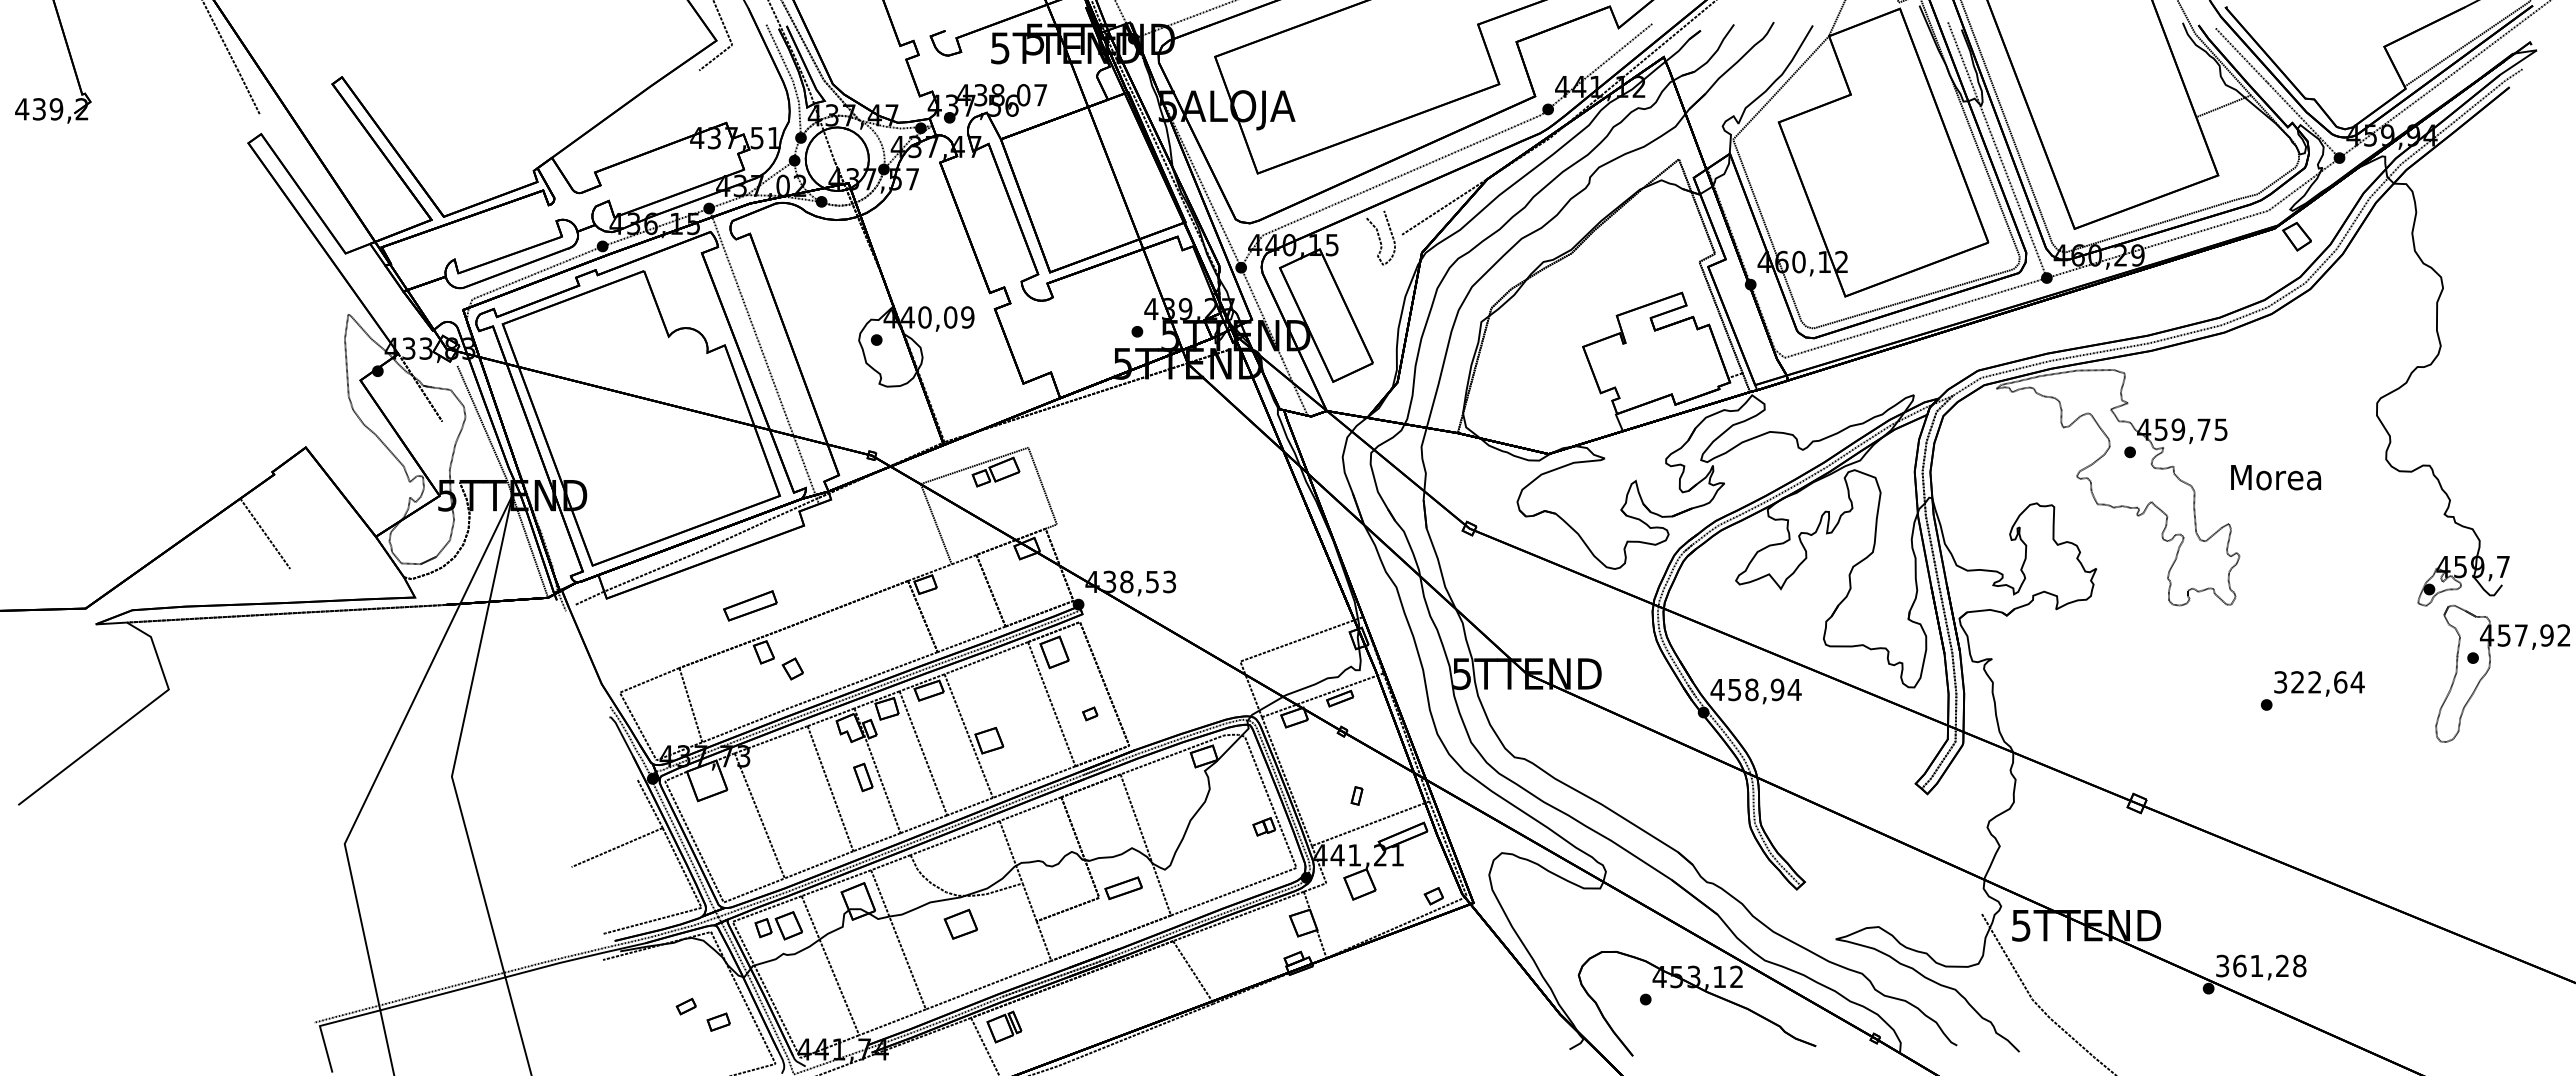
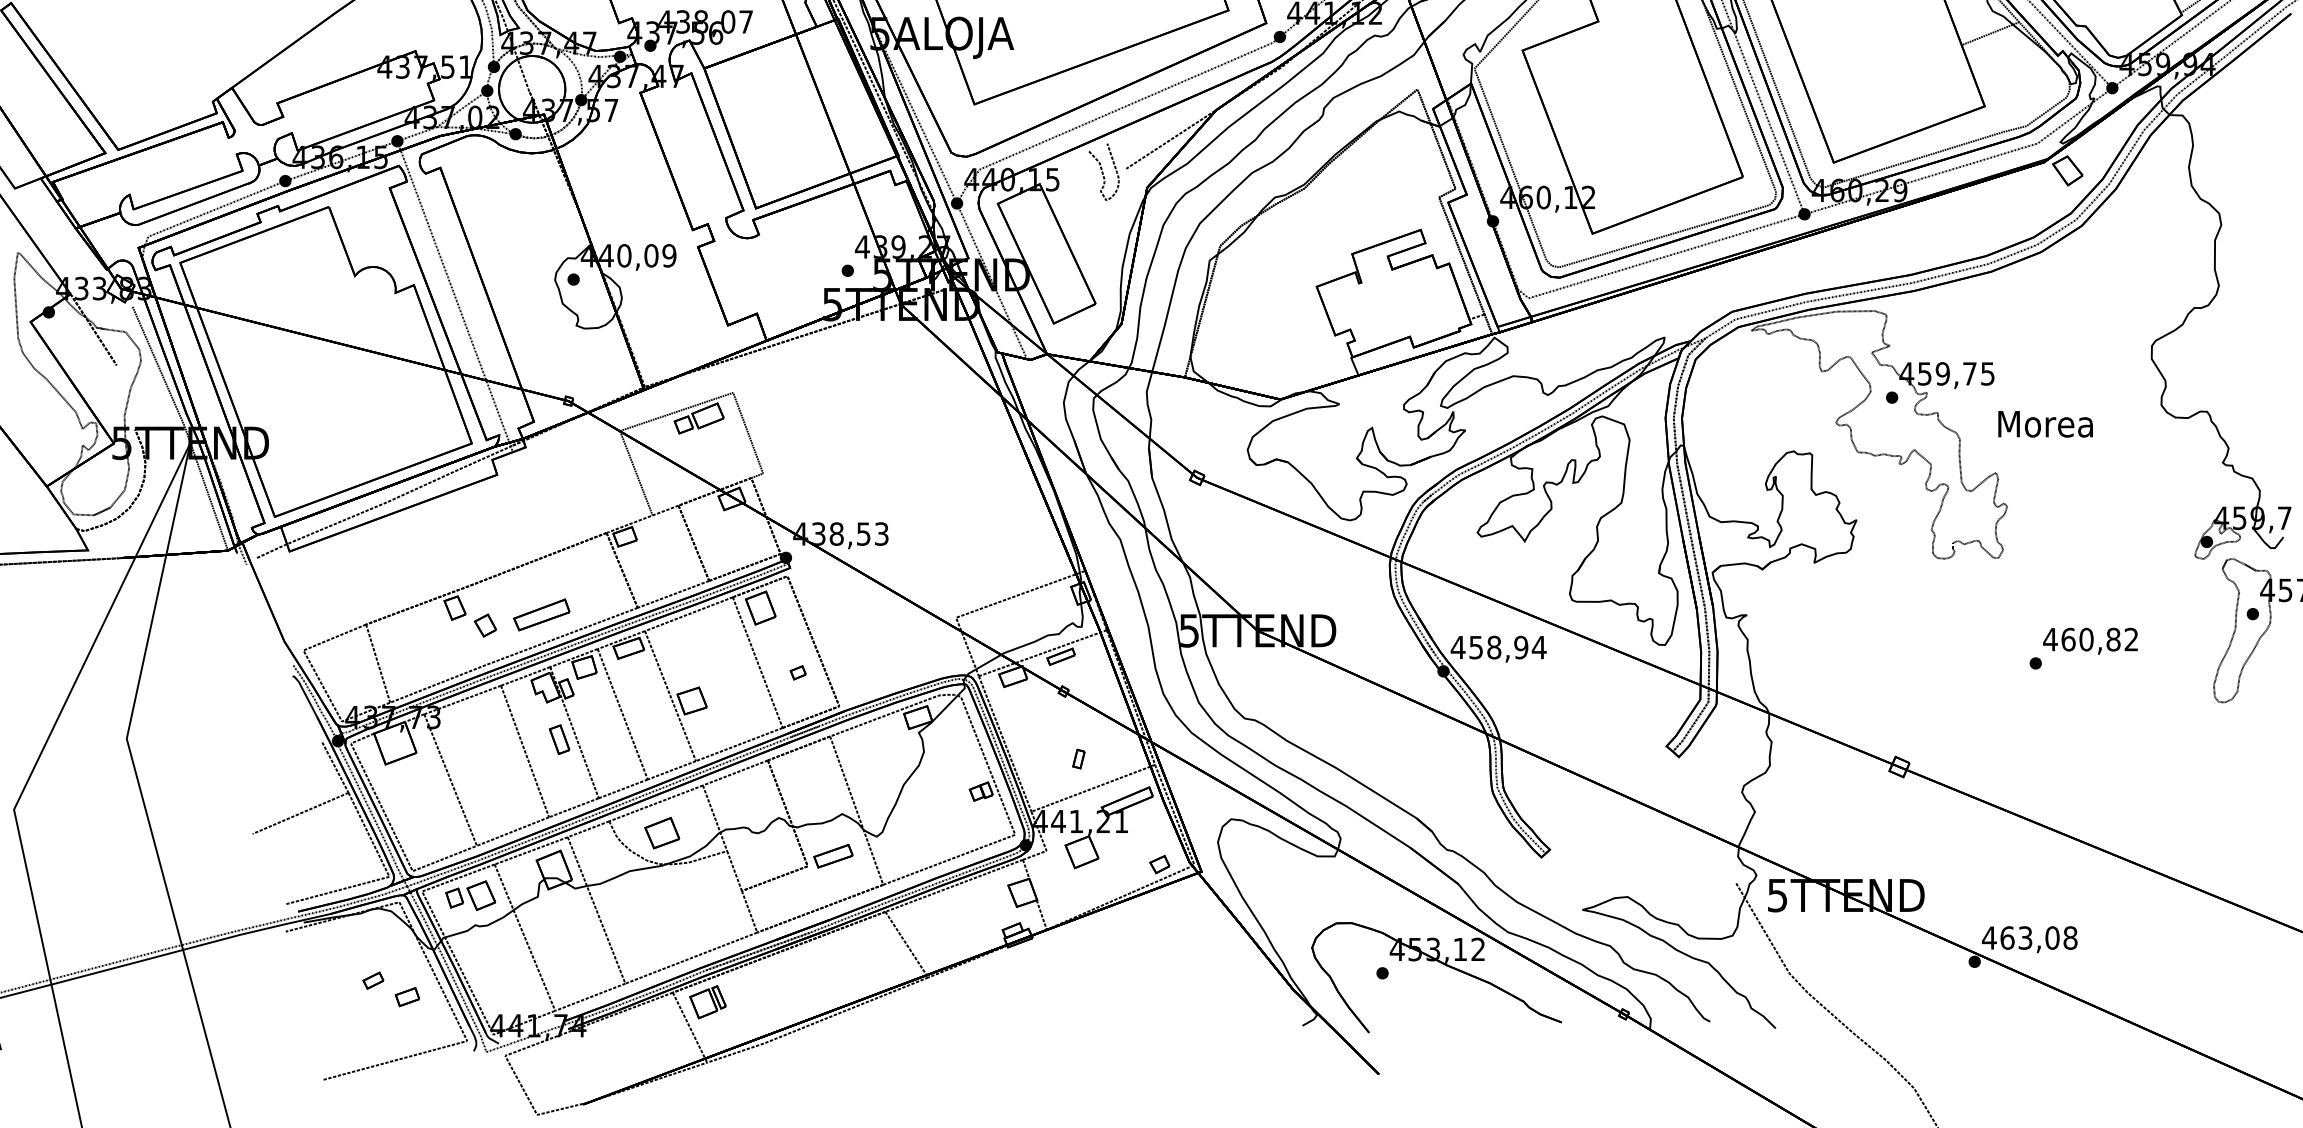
part: (750, 605) -> (541, 614), moved
text: (2318, 682) -> (2090, 639), 322,64 -> 460,82
part: (960, 923) -> (661, 832), moved
text: (2252, 965) -> (2020, 937), 361,28 -> 463,08

